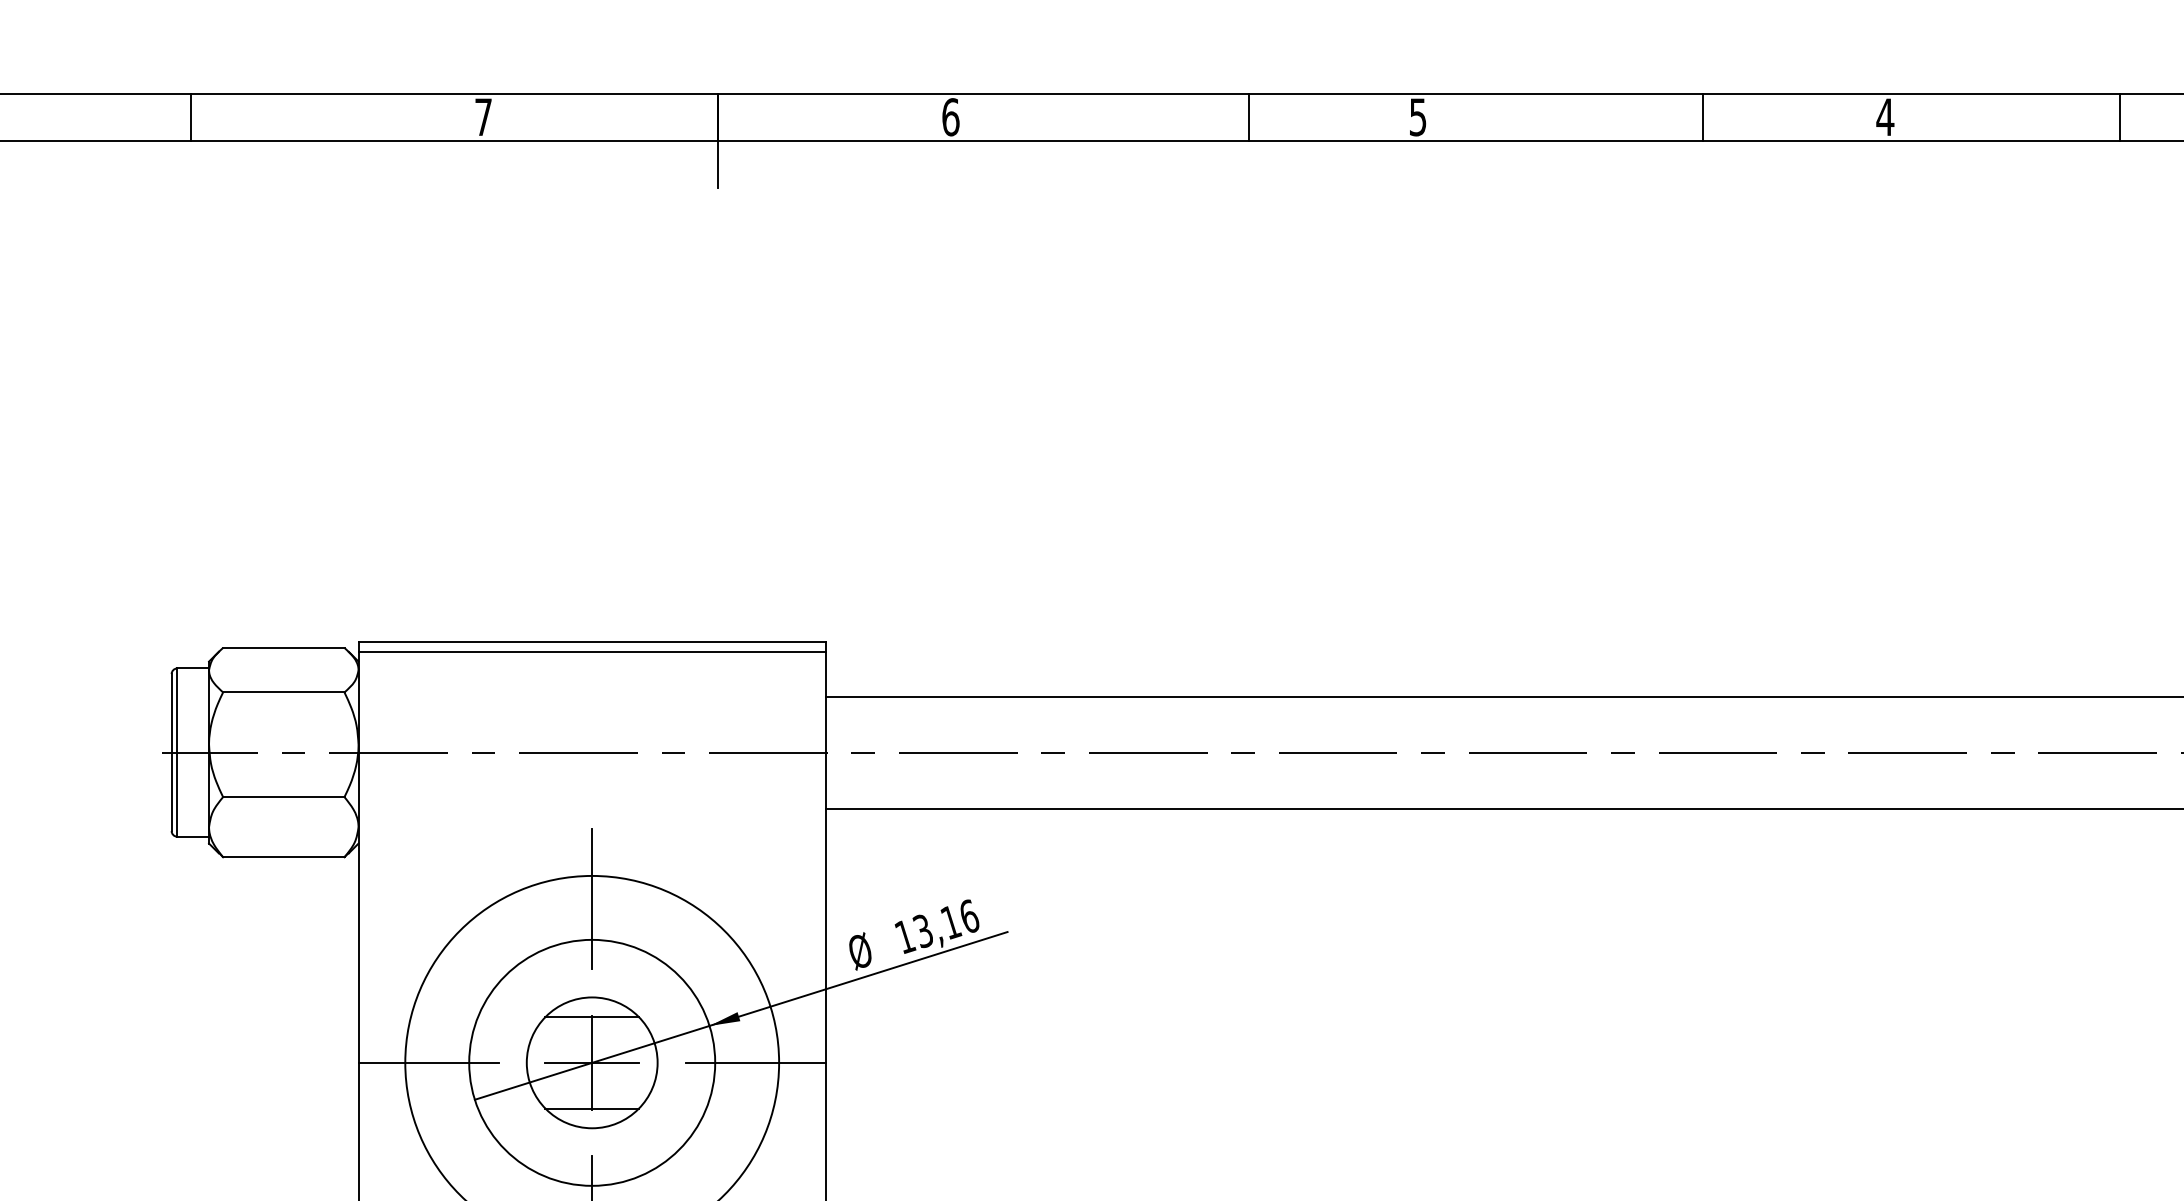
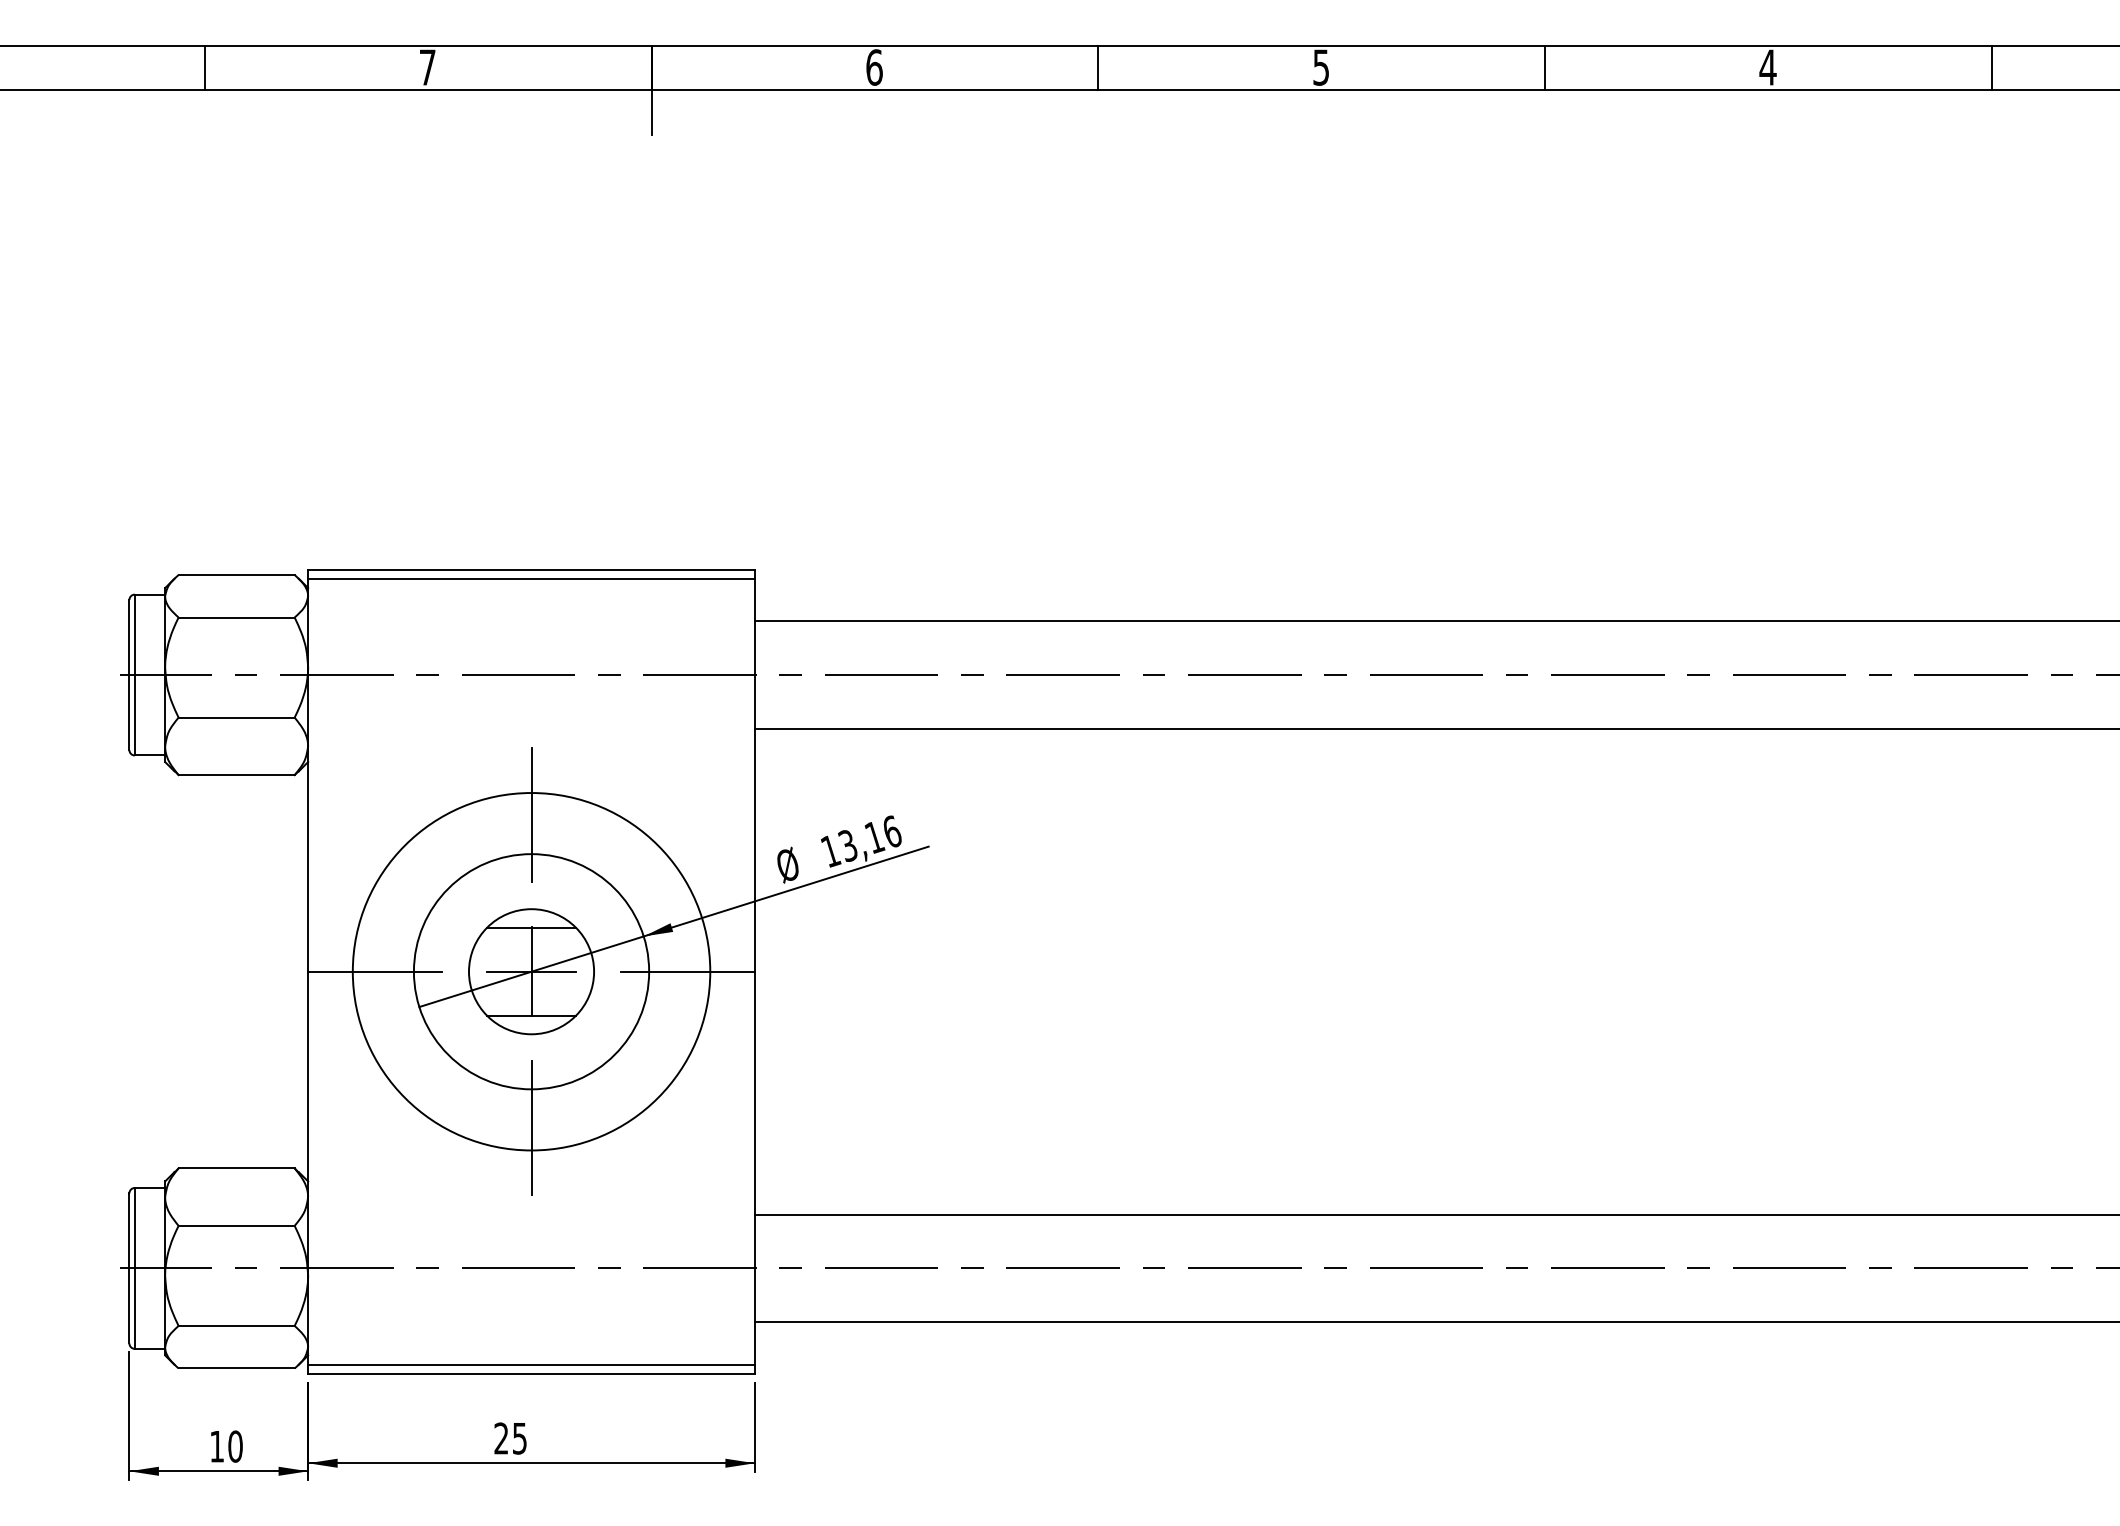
line: (190, 117) -> (204, 67), moved
line: (1248, 117) -> (1098, 67), moved
line: (1703, 117) -> (1545, 67), moved

